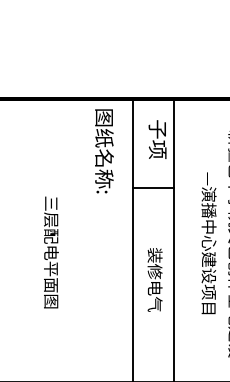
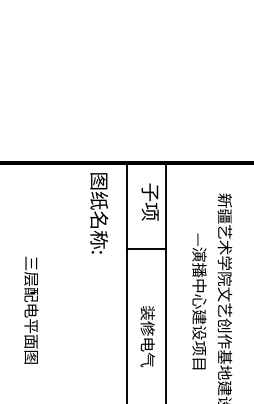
text: (51, 251) -> (31, 309), moved

